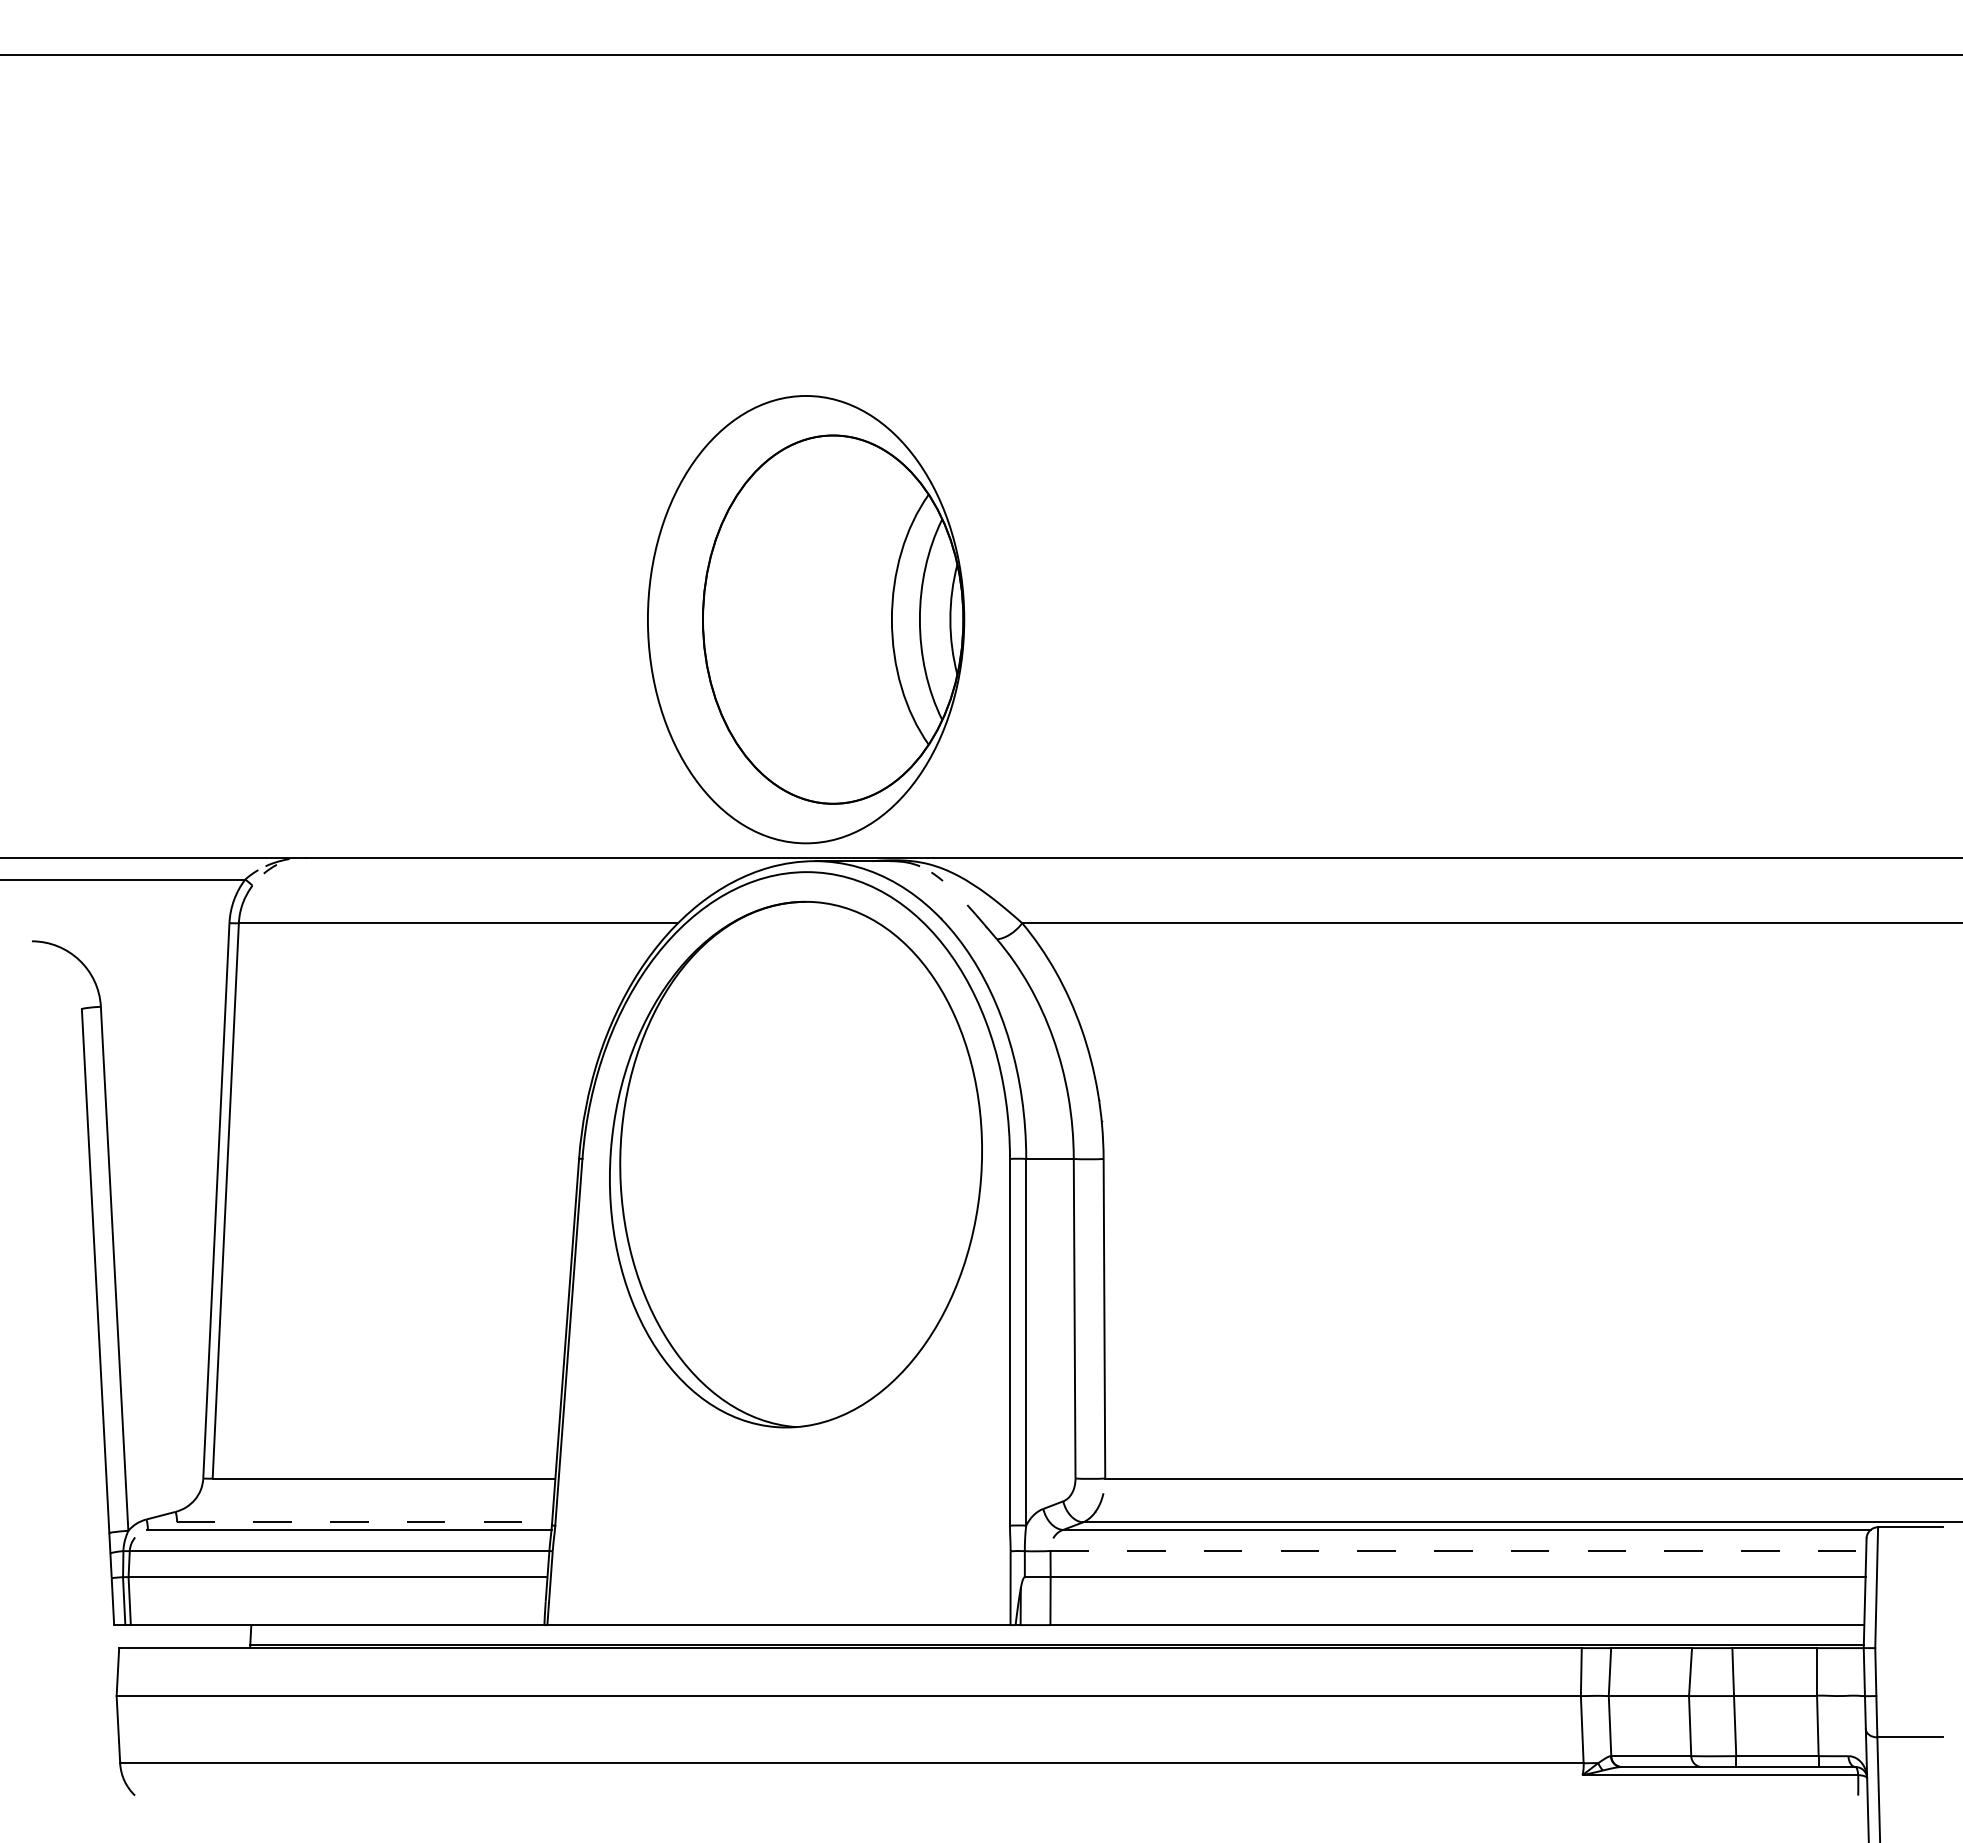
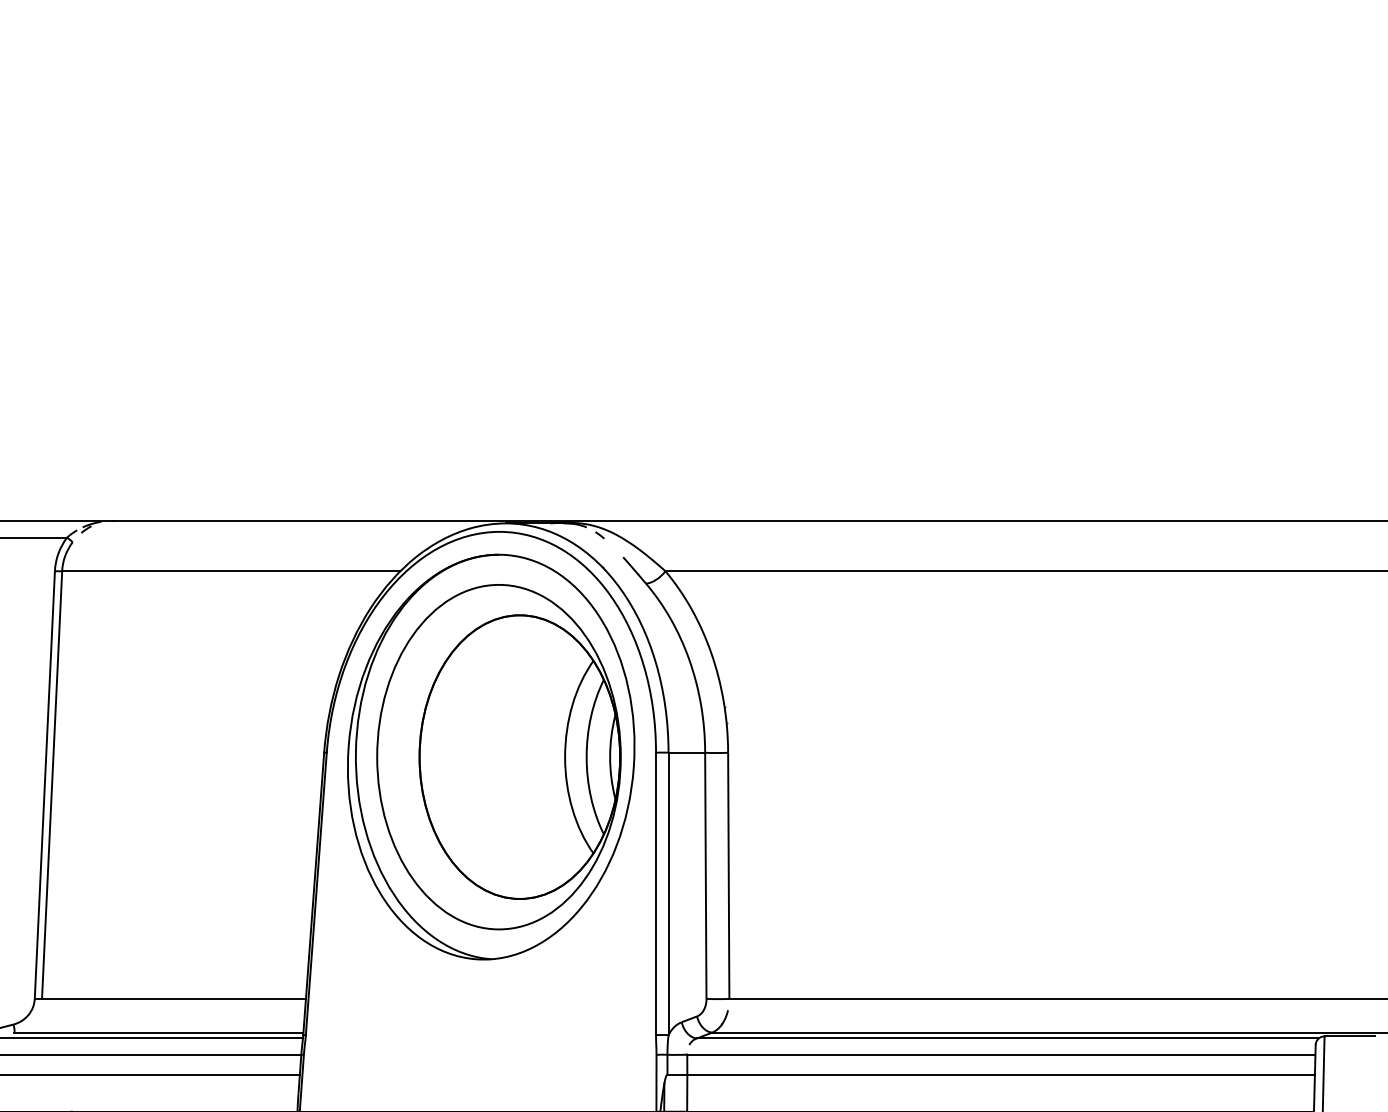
part: (806, 619) -> (499, 757), moved
line: (364, 1522) -> (158, 1032), dashed -> solid
line: (1458, 1551) -> (1001, 1055), dashed -> solid

